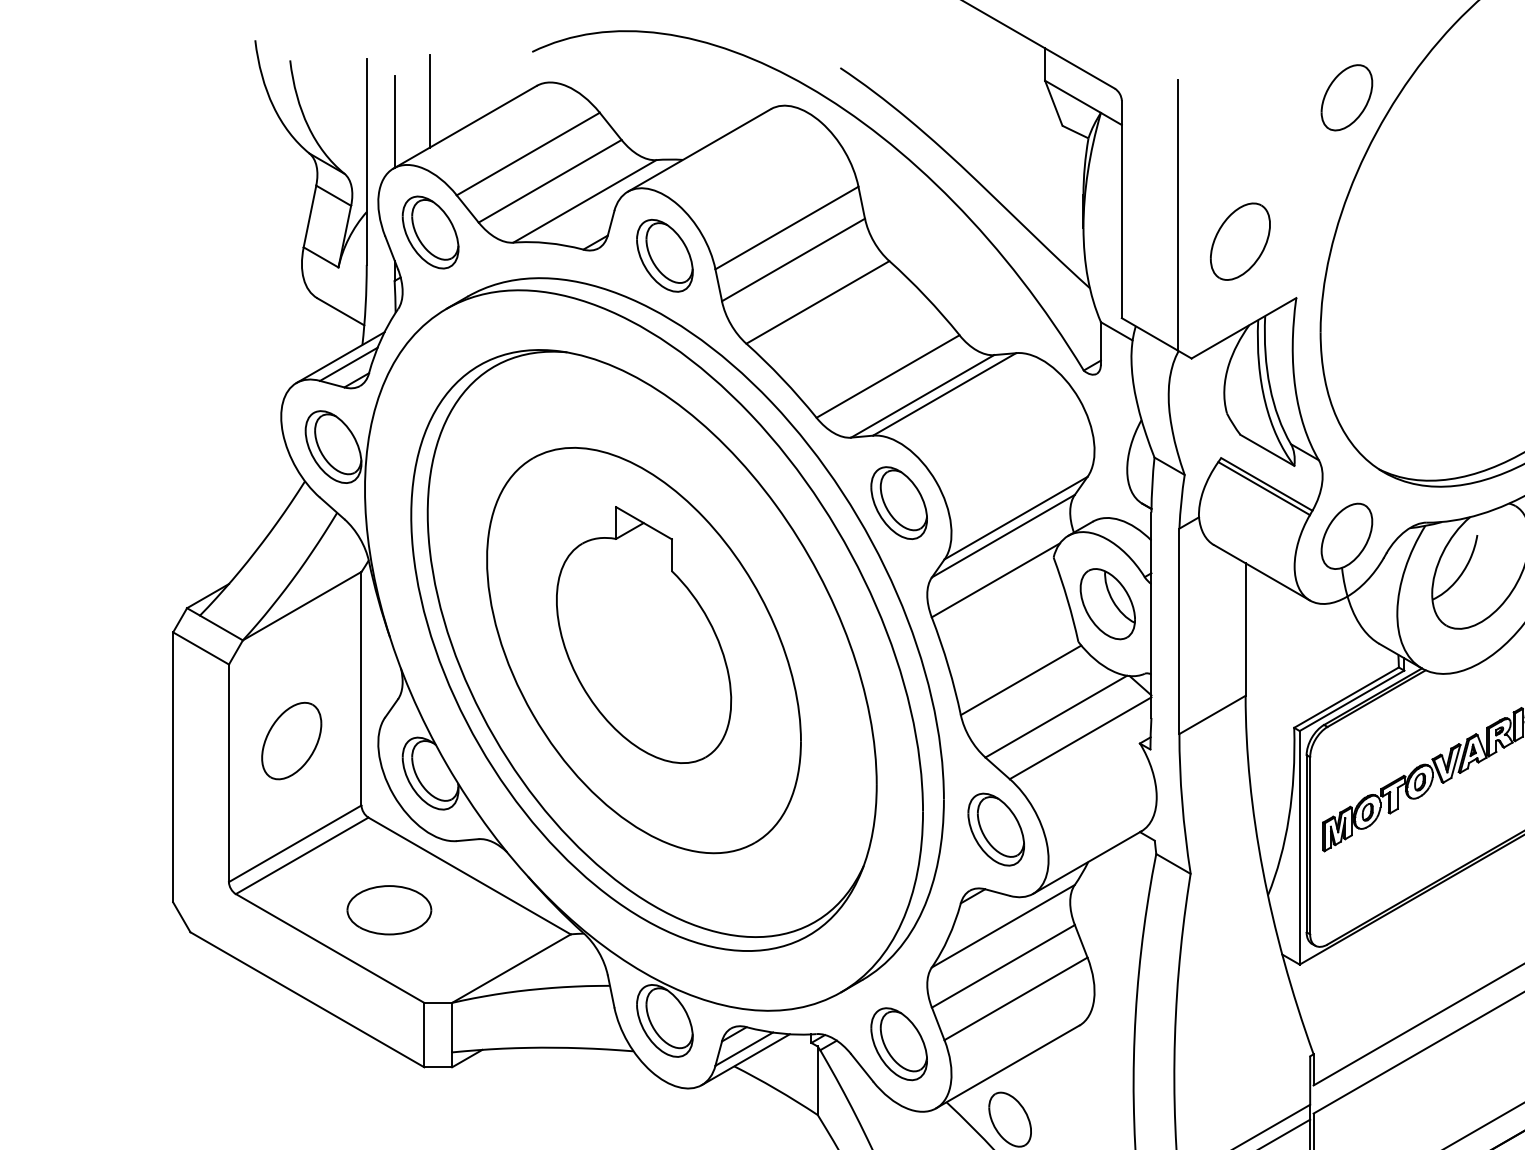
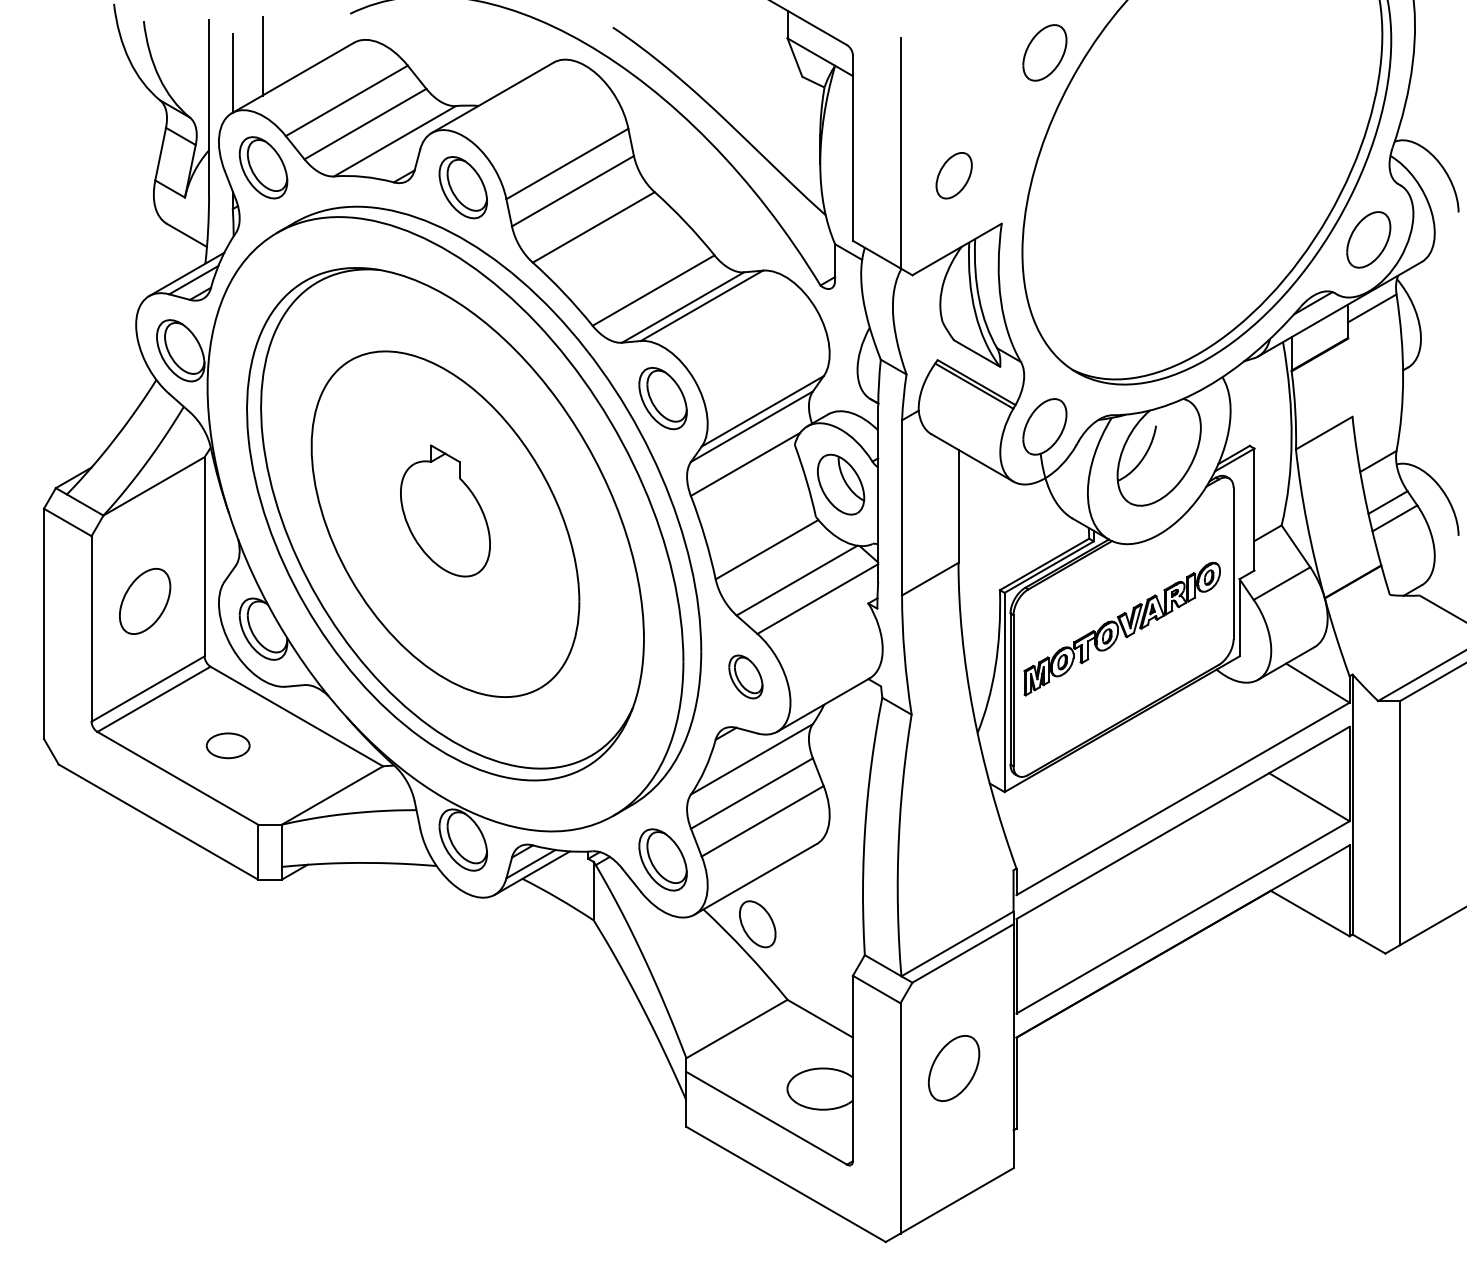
part: (1240, 241) -> (954, 175), size x0.7
part: (644, 634) -> (445, 510), size x0.6
part: (995, 829) -> (745, 676), size x0.7
part: (388, 909) -> (227, 745), size x0.6

